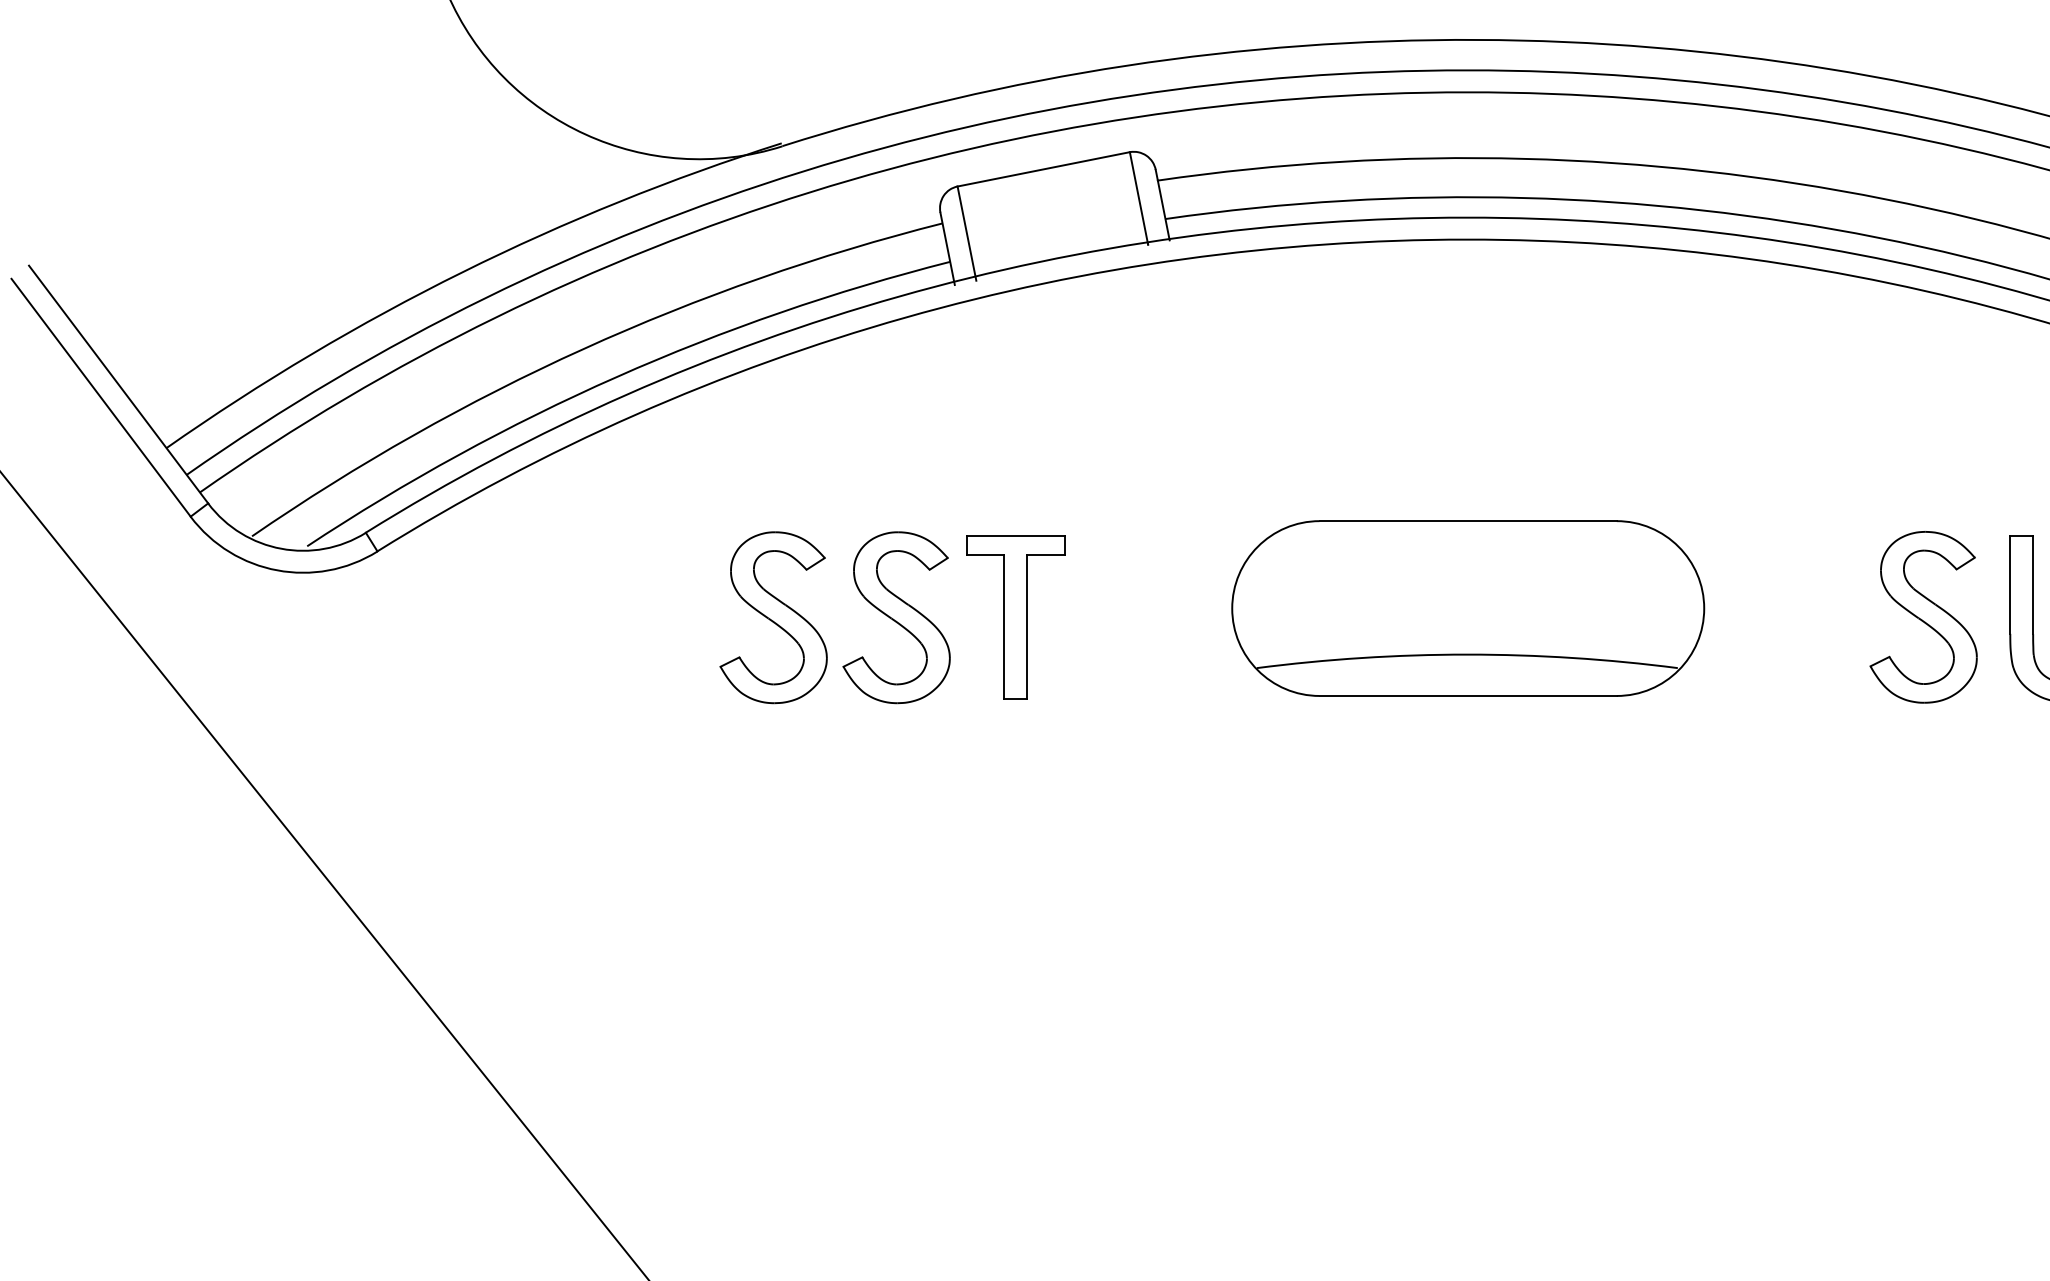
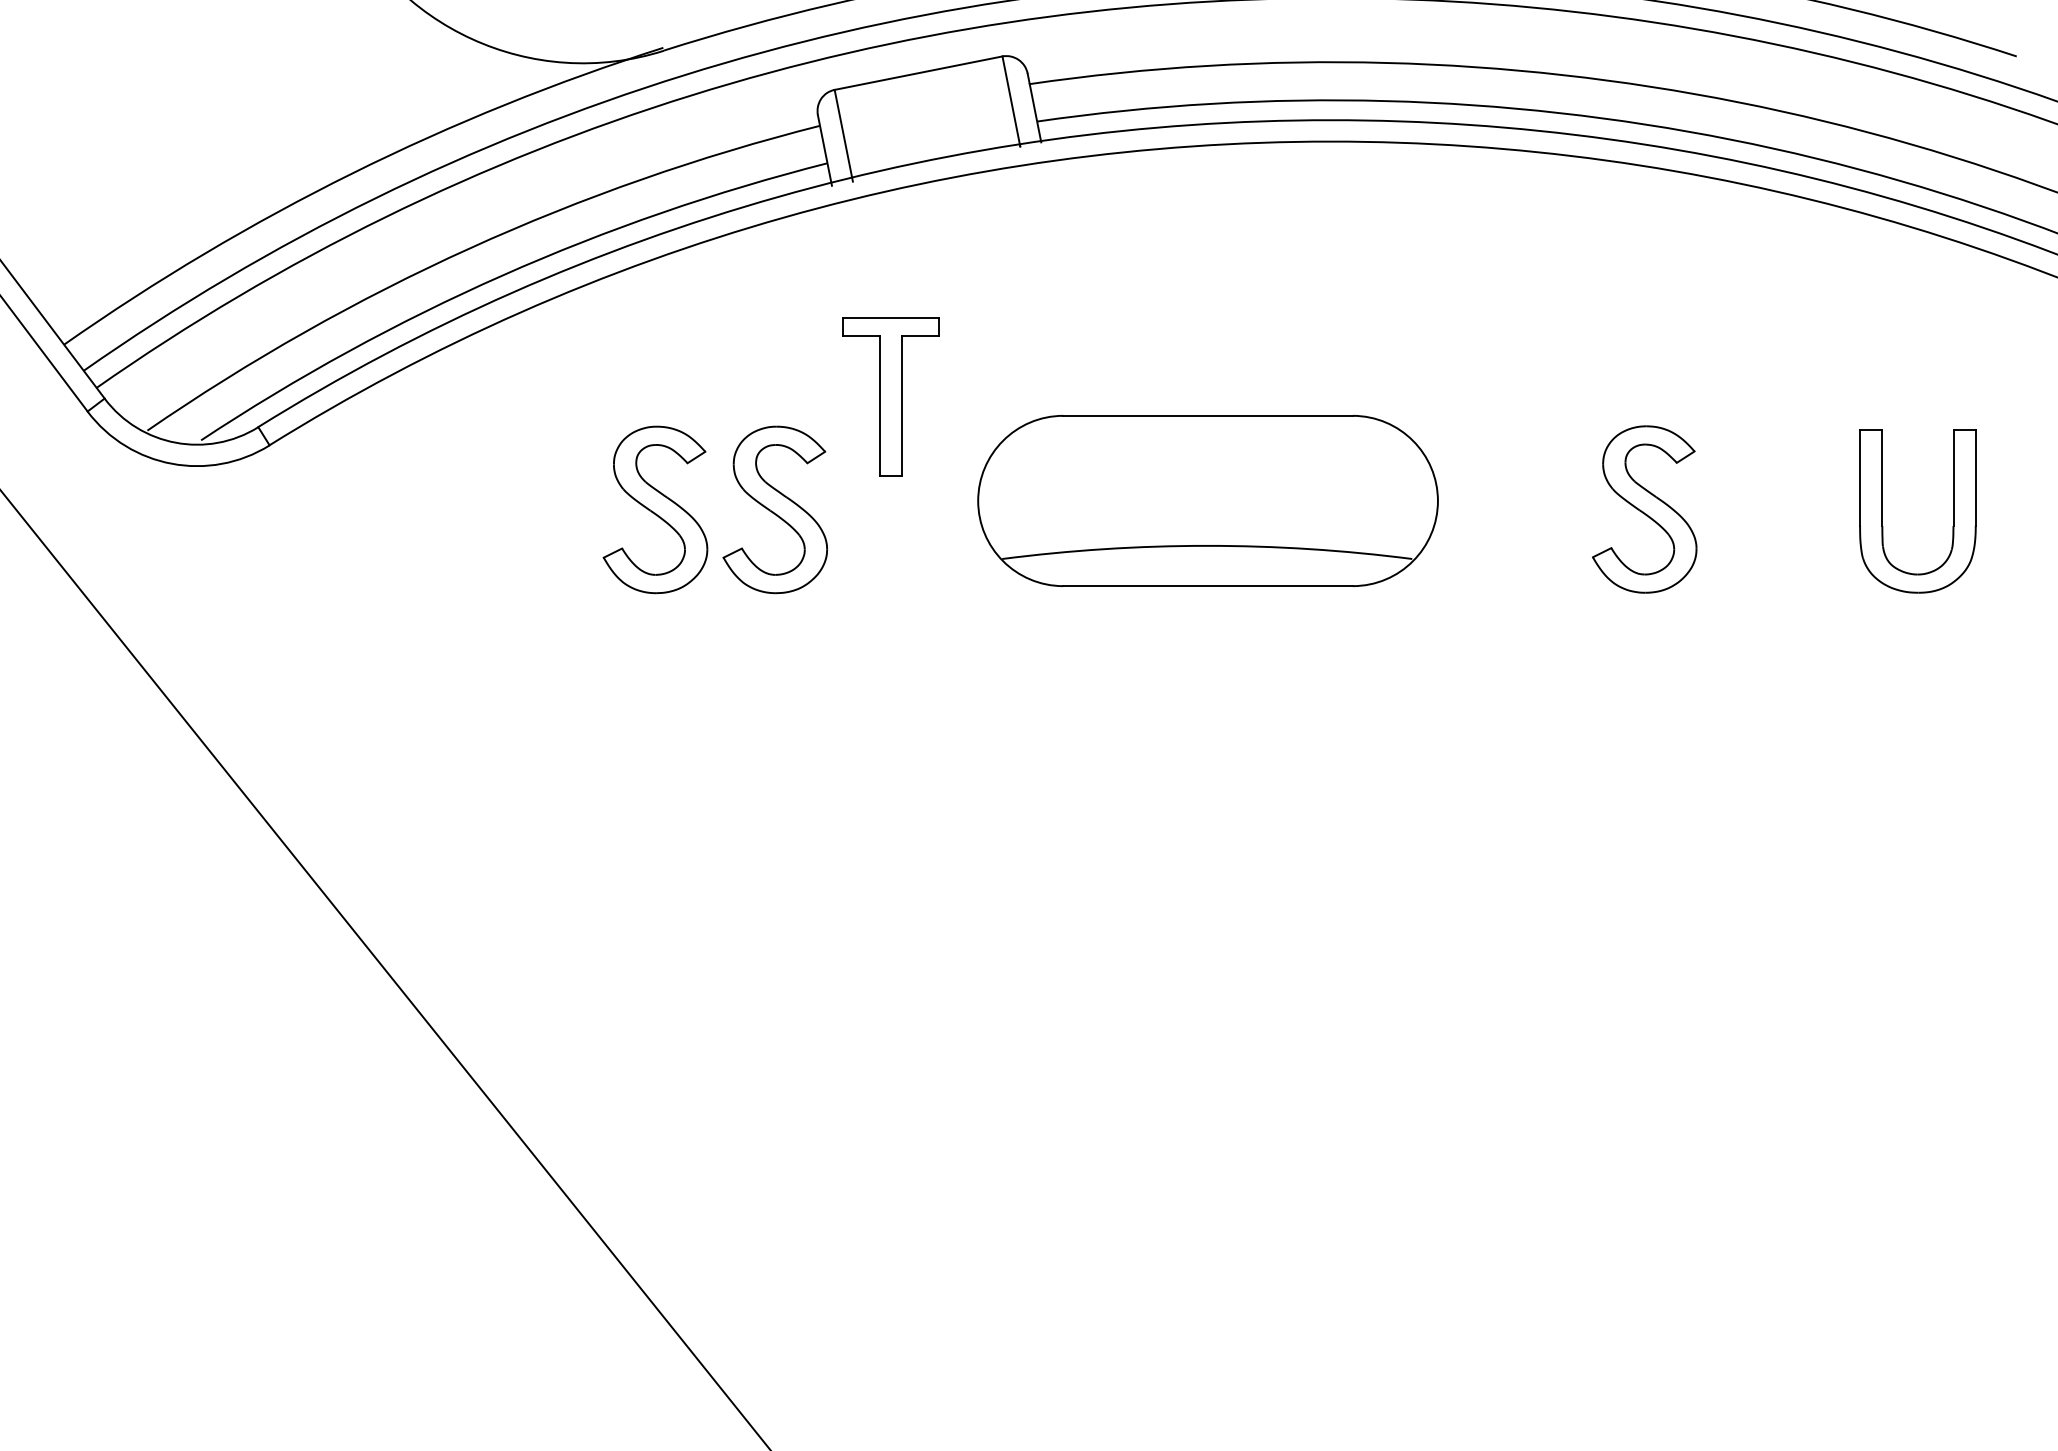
part: (1467, 608) -> (1207, 500), moved
part: (1014, 617) -> (890, 396), moved
part: (1923, 617) -> (1644, 509), moved

